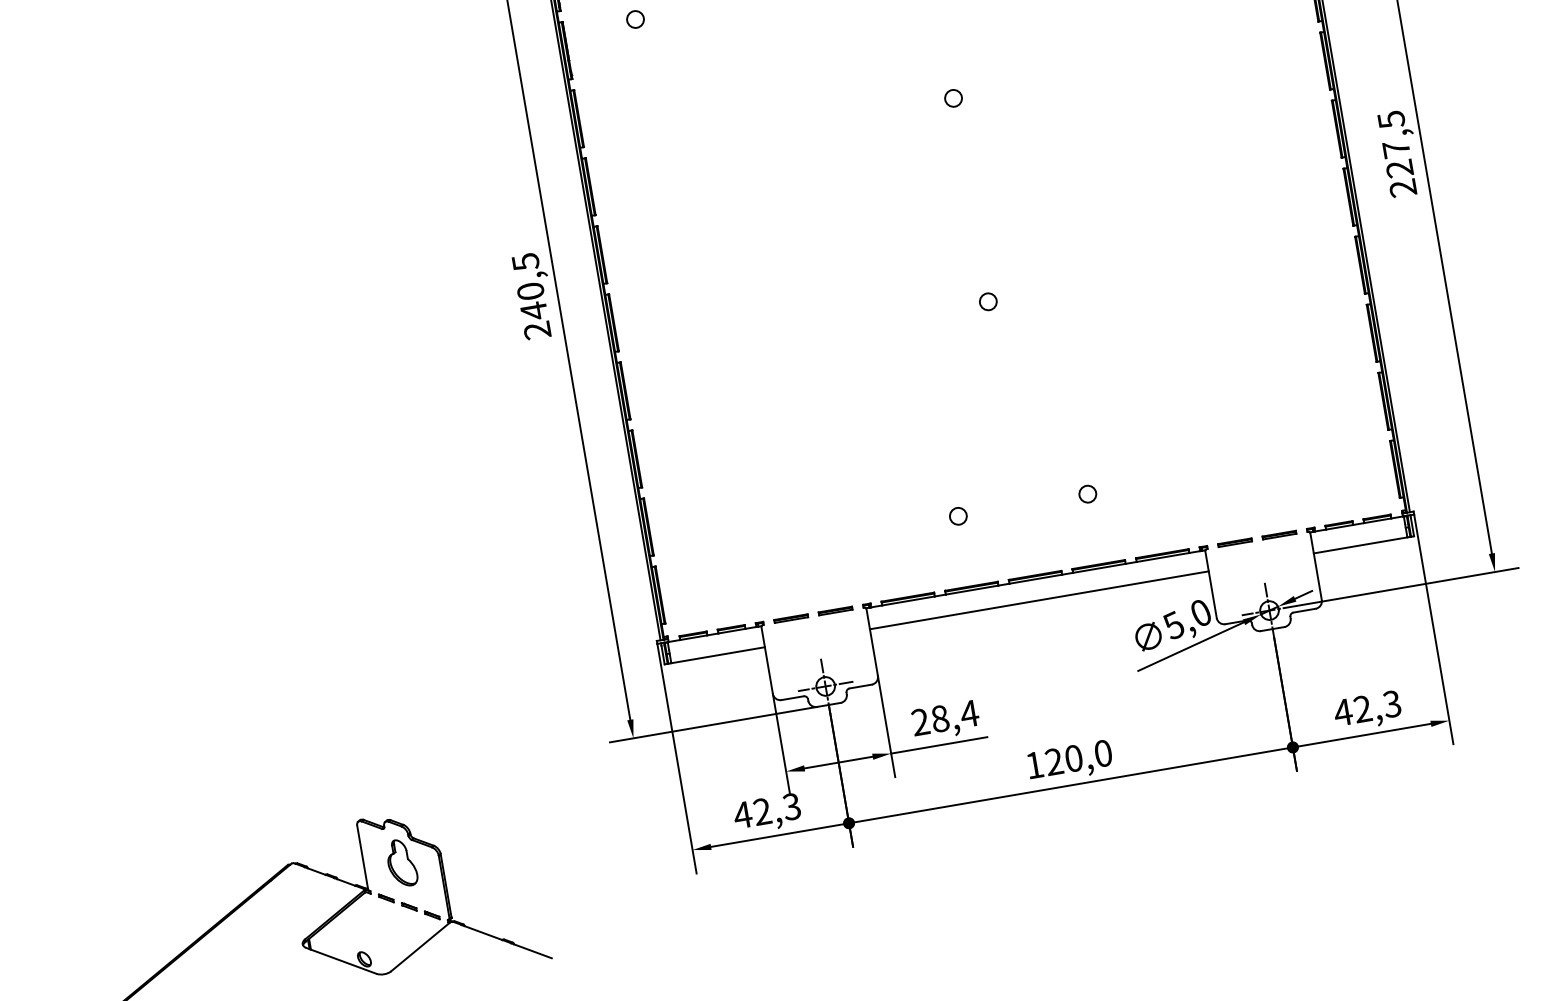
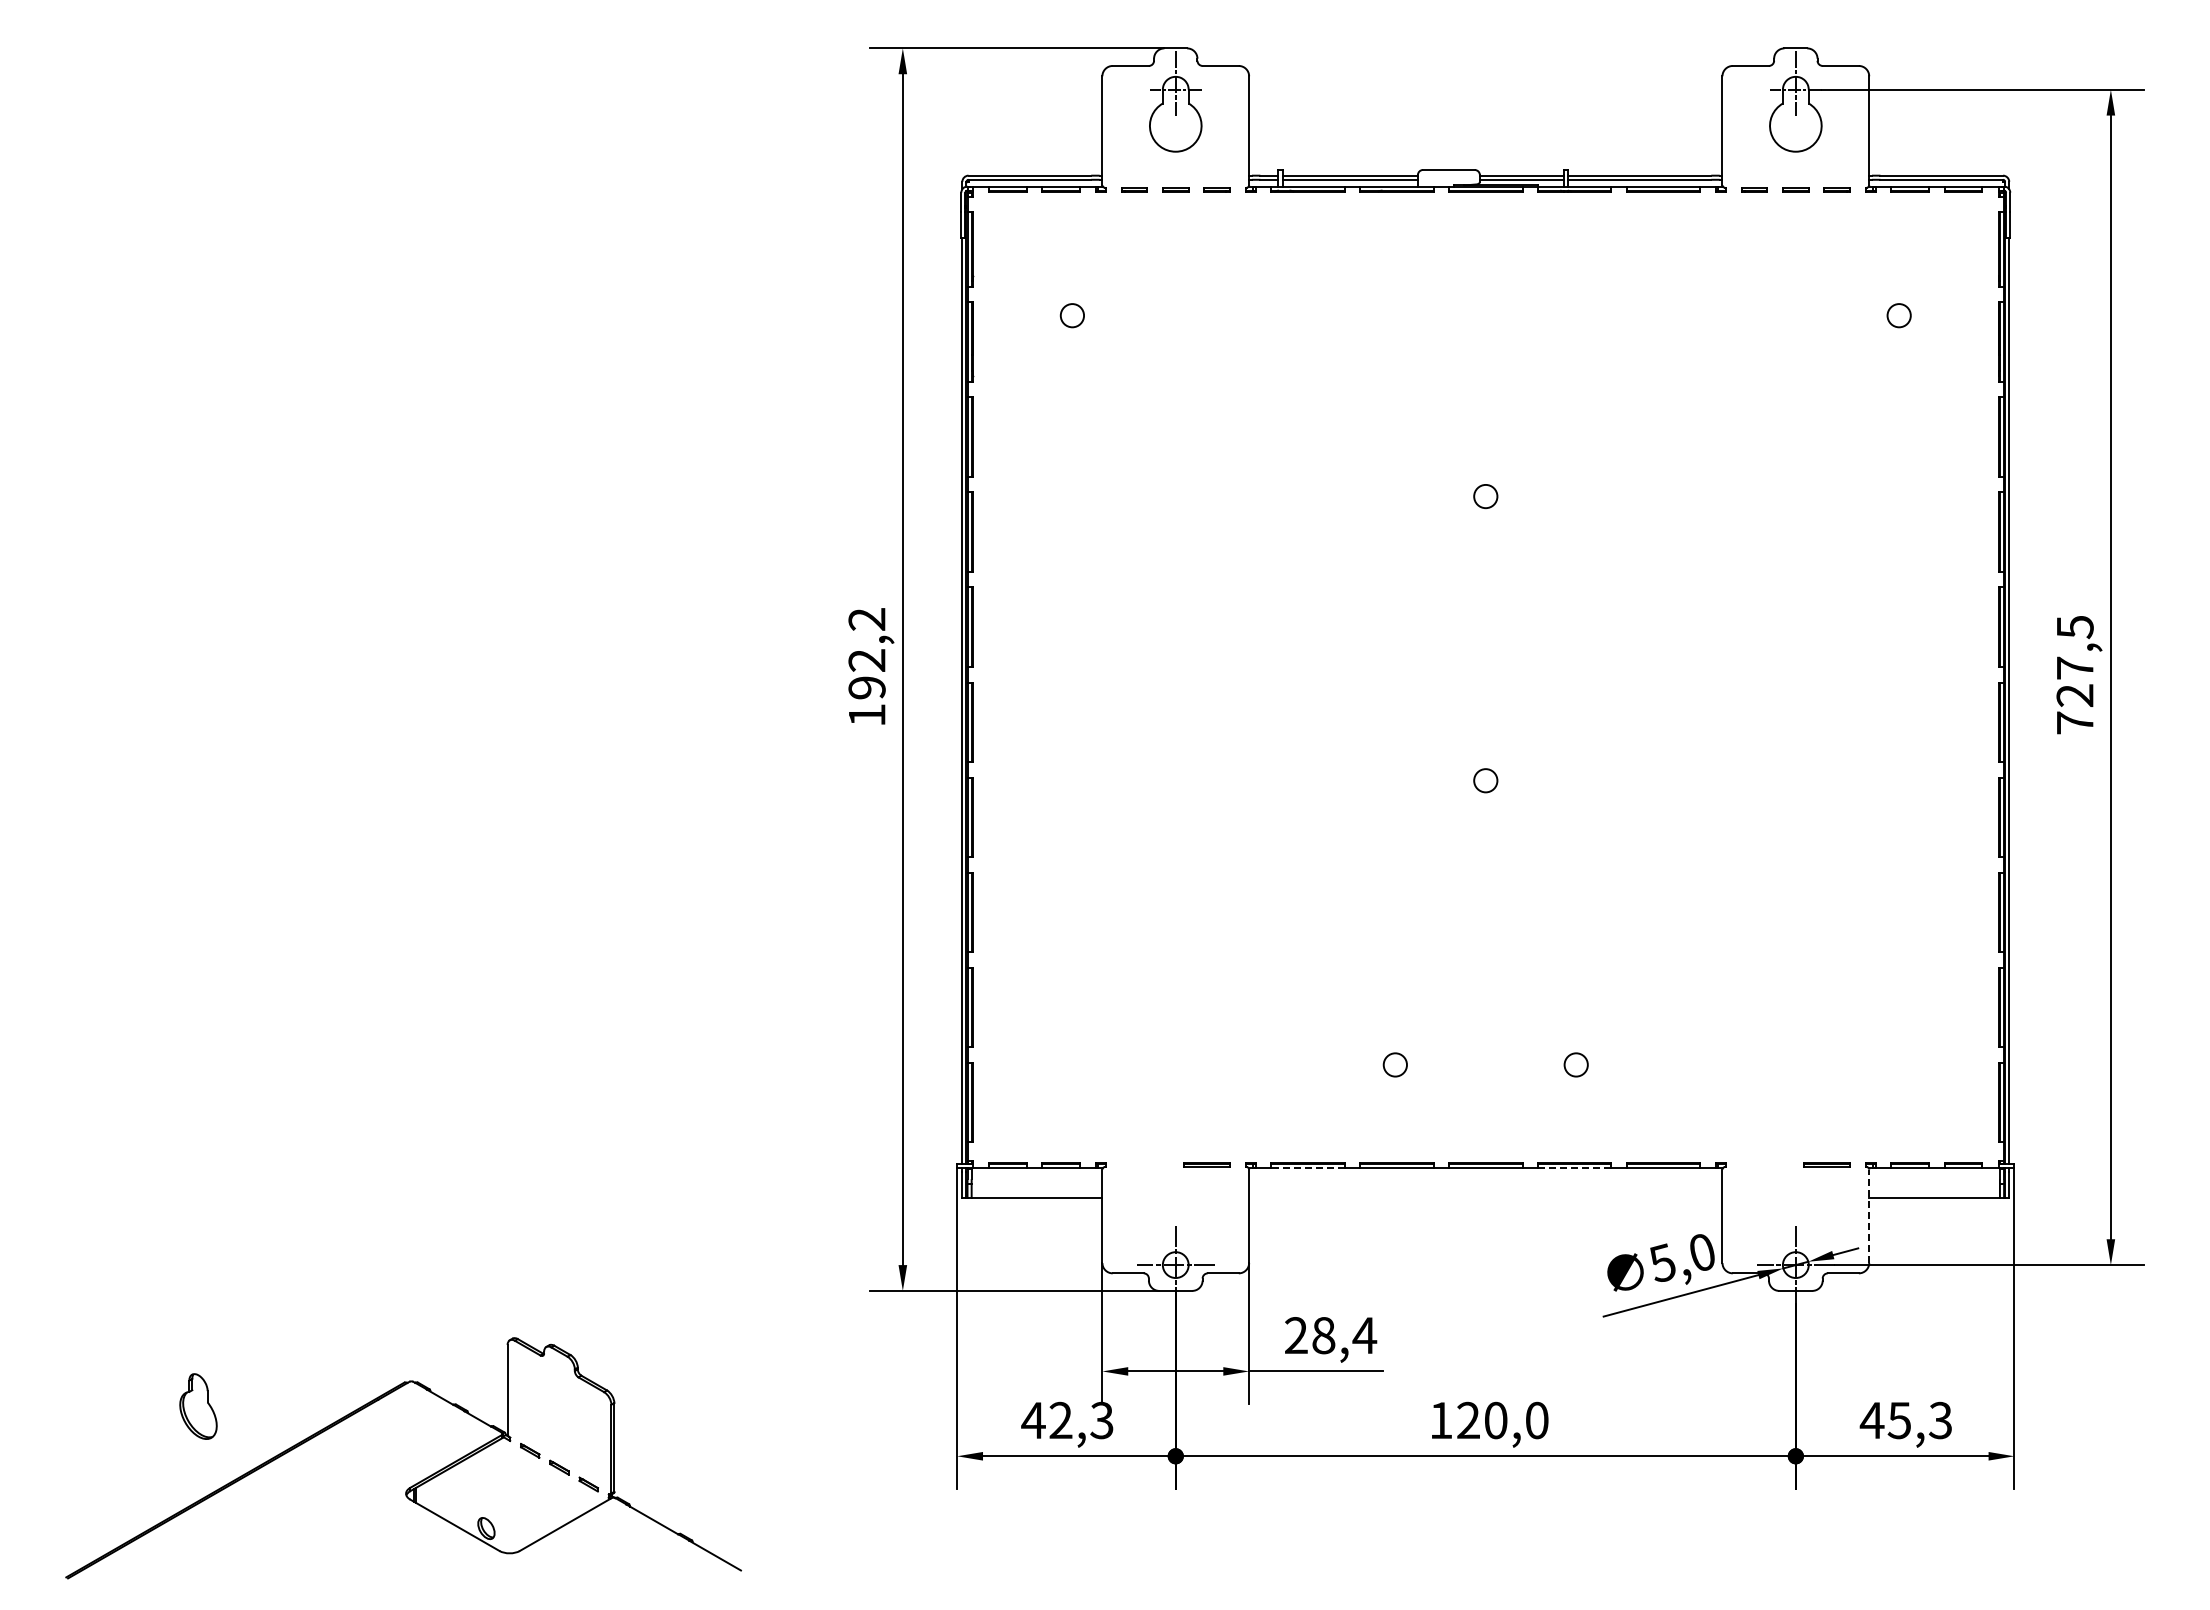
text: (1402, 188) -> (2074, 722), 227,5 -> 727,5
text: (531, 296) -> (866, 667), 240,5 -> 192,2
part: (1234, 542) -> (1764, 1164), removed
line: (1316, 566) -> (1869, 1216), solid -> dashed
line: (1099, 568) -> (1574, 1168), solid -> dashed
line: (1039, 600) -> (1485, 1197), removed
line: (908, 601) -> (1308, 1168), solid -> dashed
part: (790, 618) -> (1144, 1164), removed
text: (1362, 709) -> (1898, 1420), 42,3 -> 45,3
part: (401, 863) -> (198, 1406), moved

